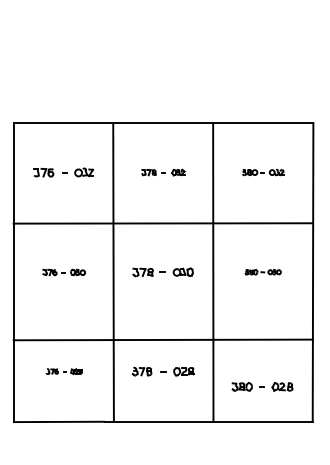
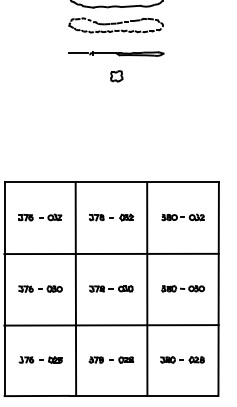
part: (163, 172) -> (111, 217), size x1.43
part: (262, 172) -> (182, 217), size x1.43
part: (64, 271) -> (40, 288), size x1.43
part: (262, 271) -> (182, 288), size x1.67
line: (163, 340) -> (111, 325), moved
part: (64, 370) -> (40, 359), size x1.67
part: (262, 386) -> (182, 359), moved

